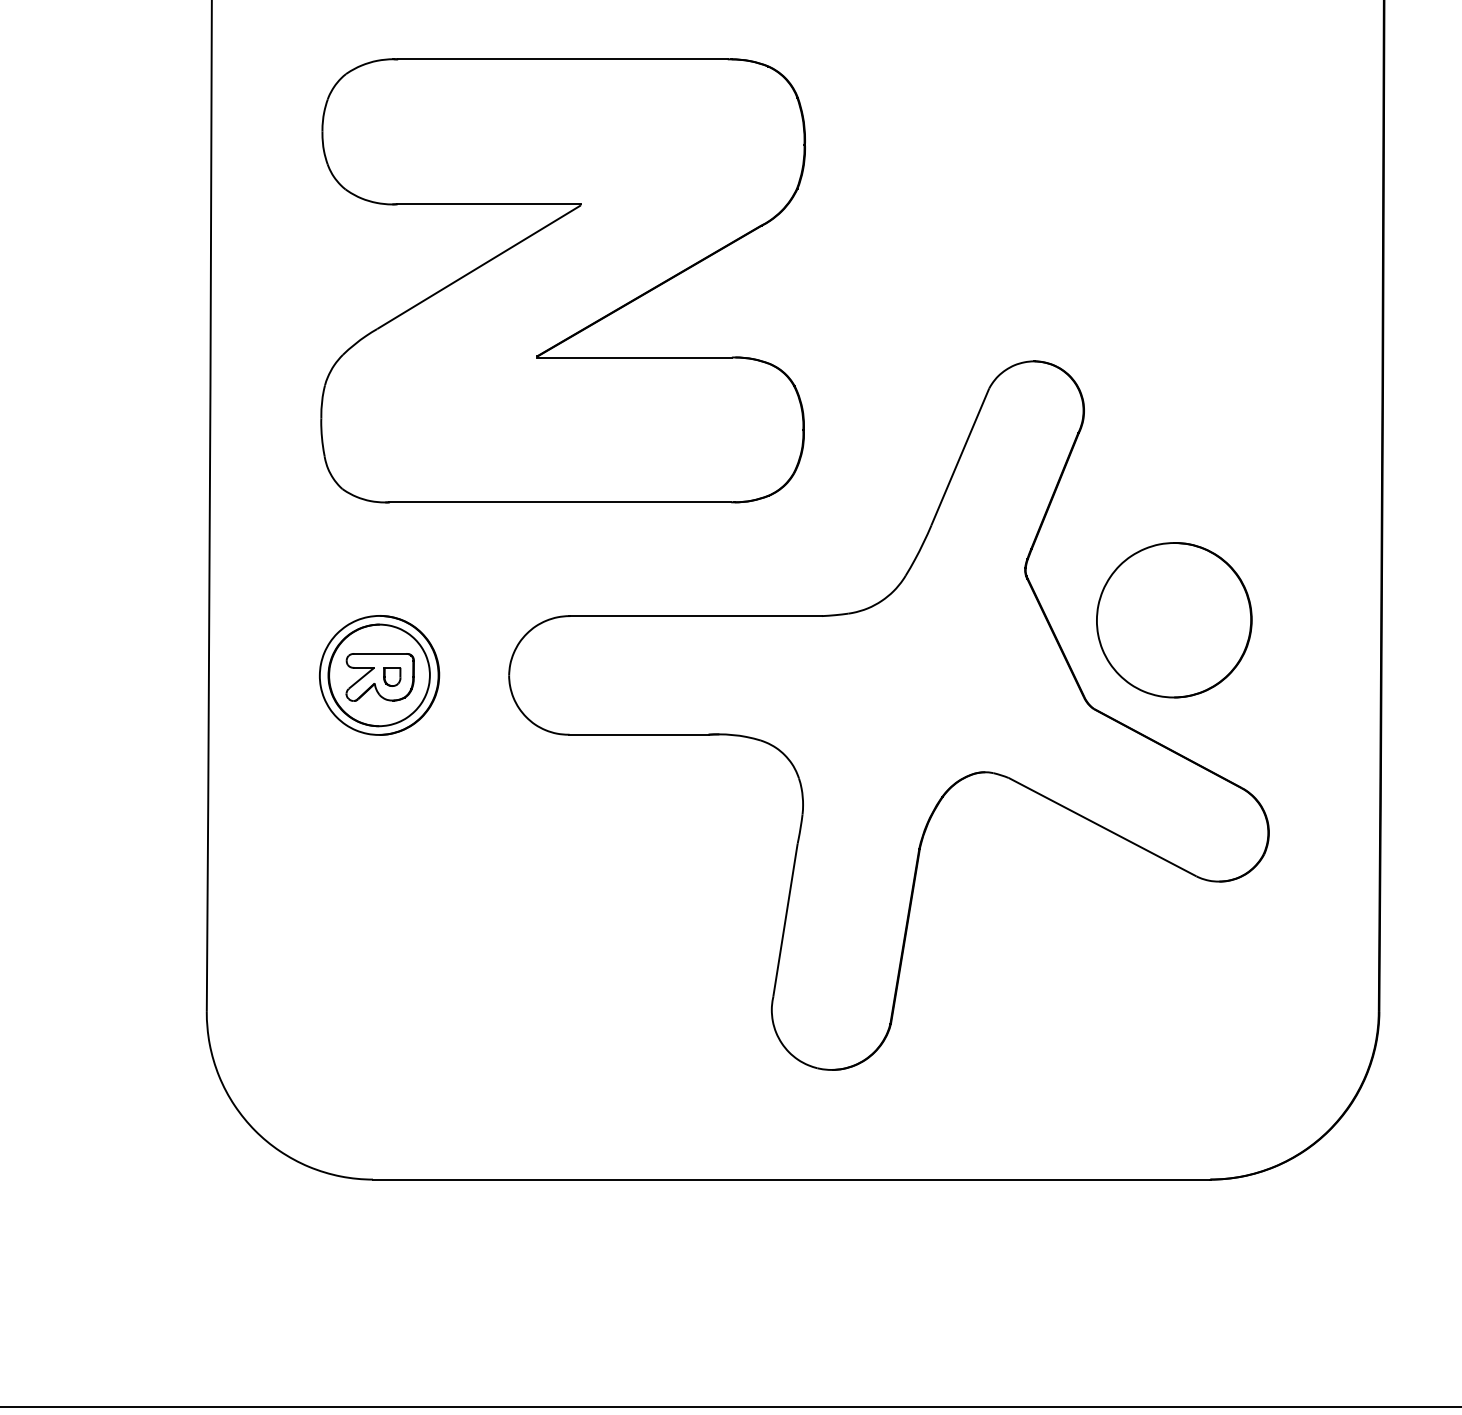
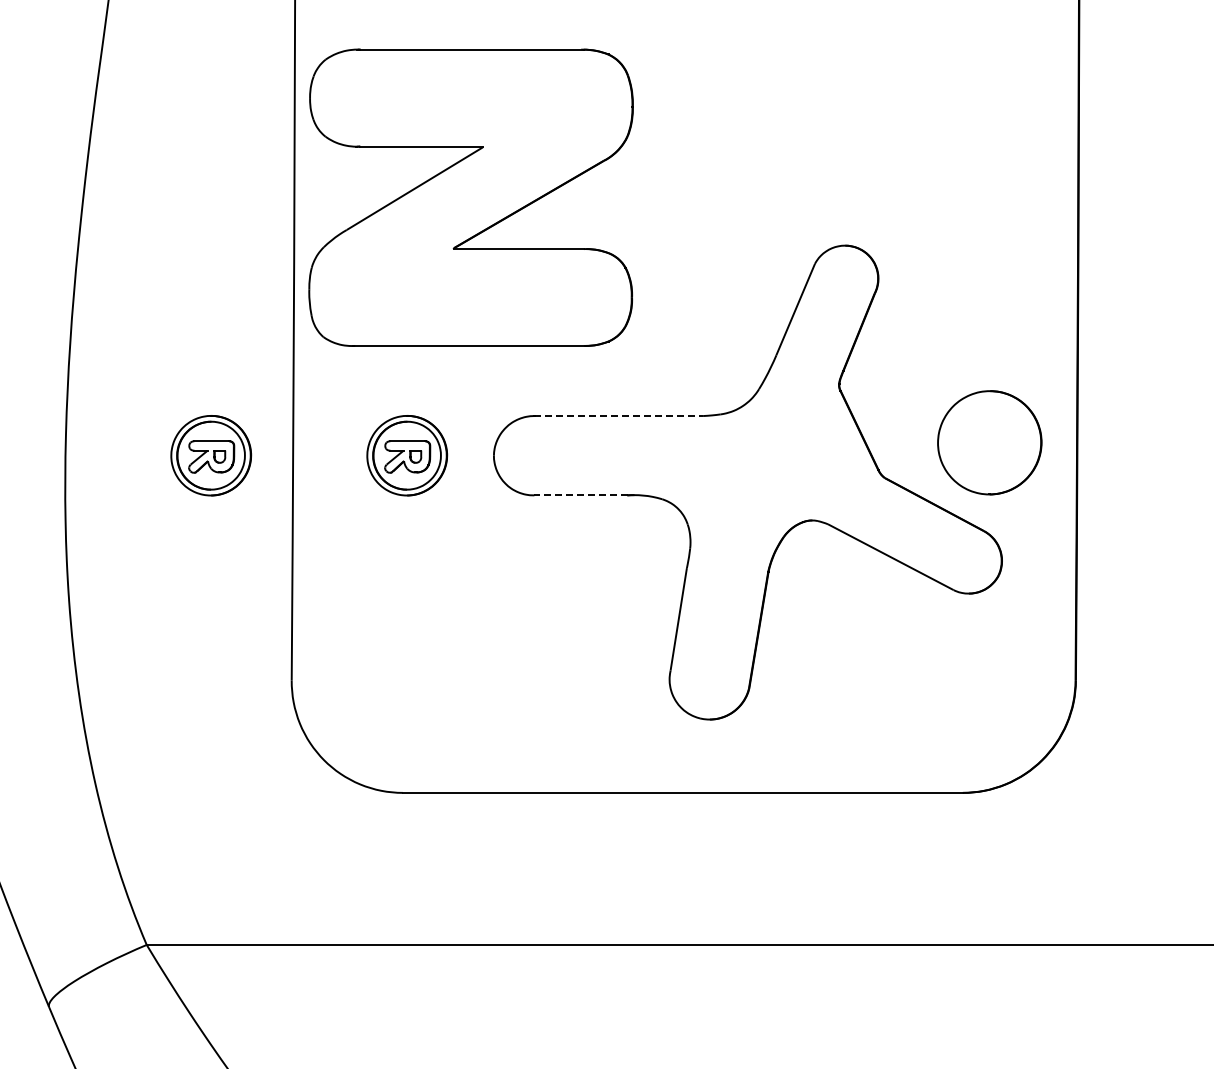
part: (562, 280) -> (470, 197), moved
line: (696, 616) -> (619, 416), solid -> dashed
part: (1173, 619) -> (989, 442), moved
part: (86, 675) -> (211, 455), added
line: (638, 734) -> (580, 495), solid -> dashed

